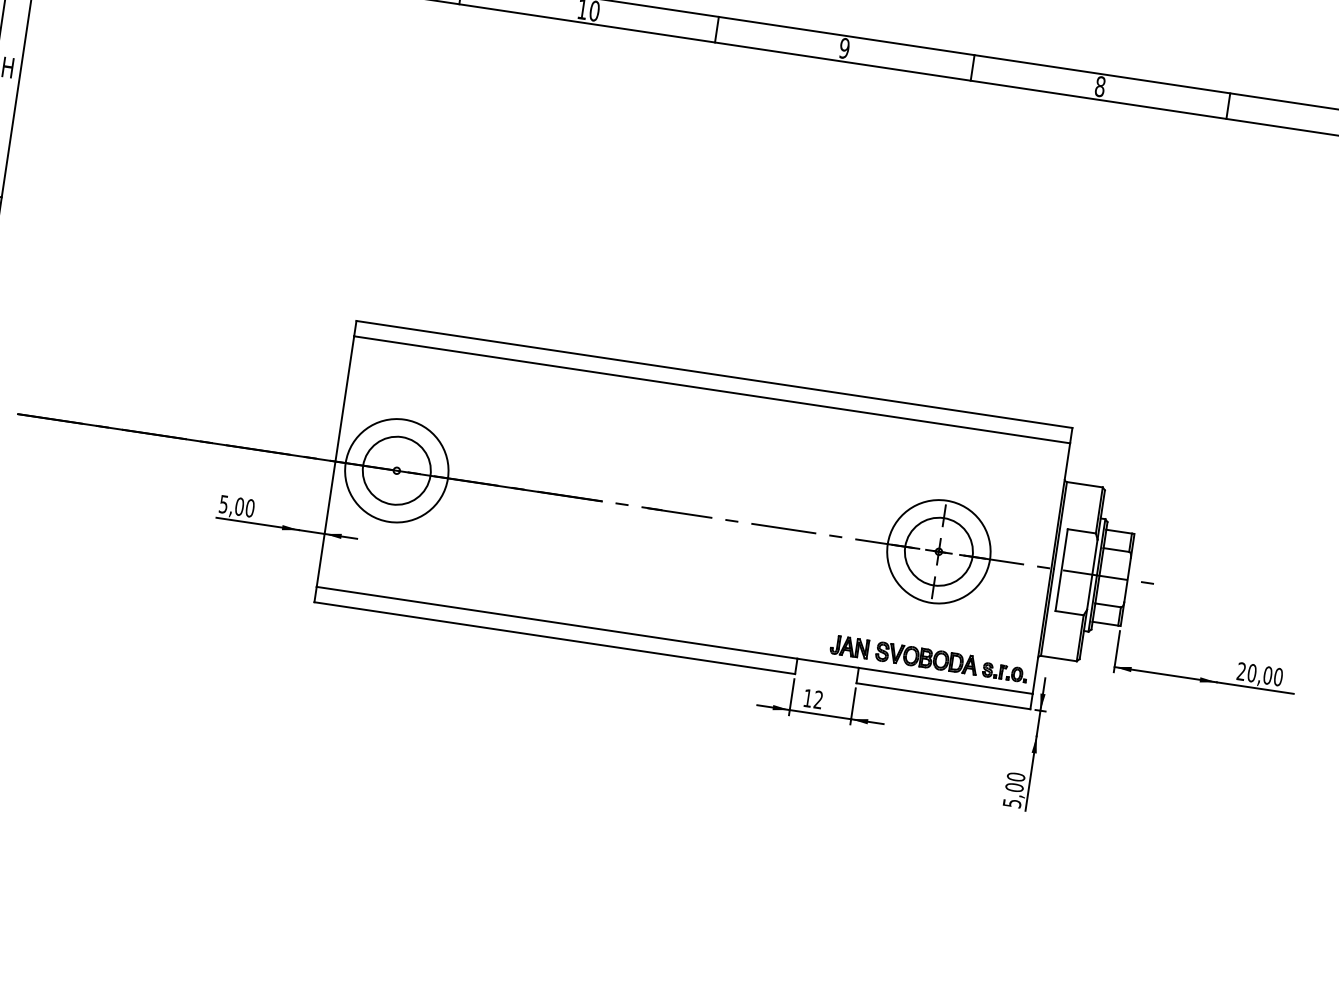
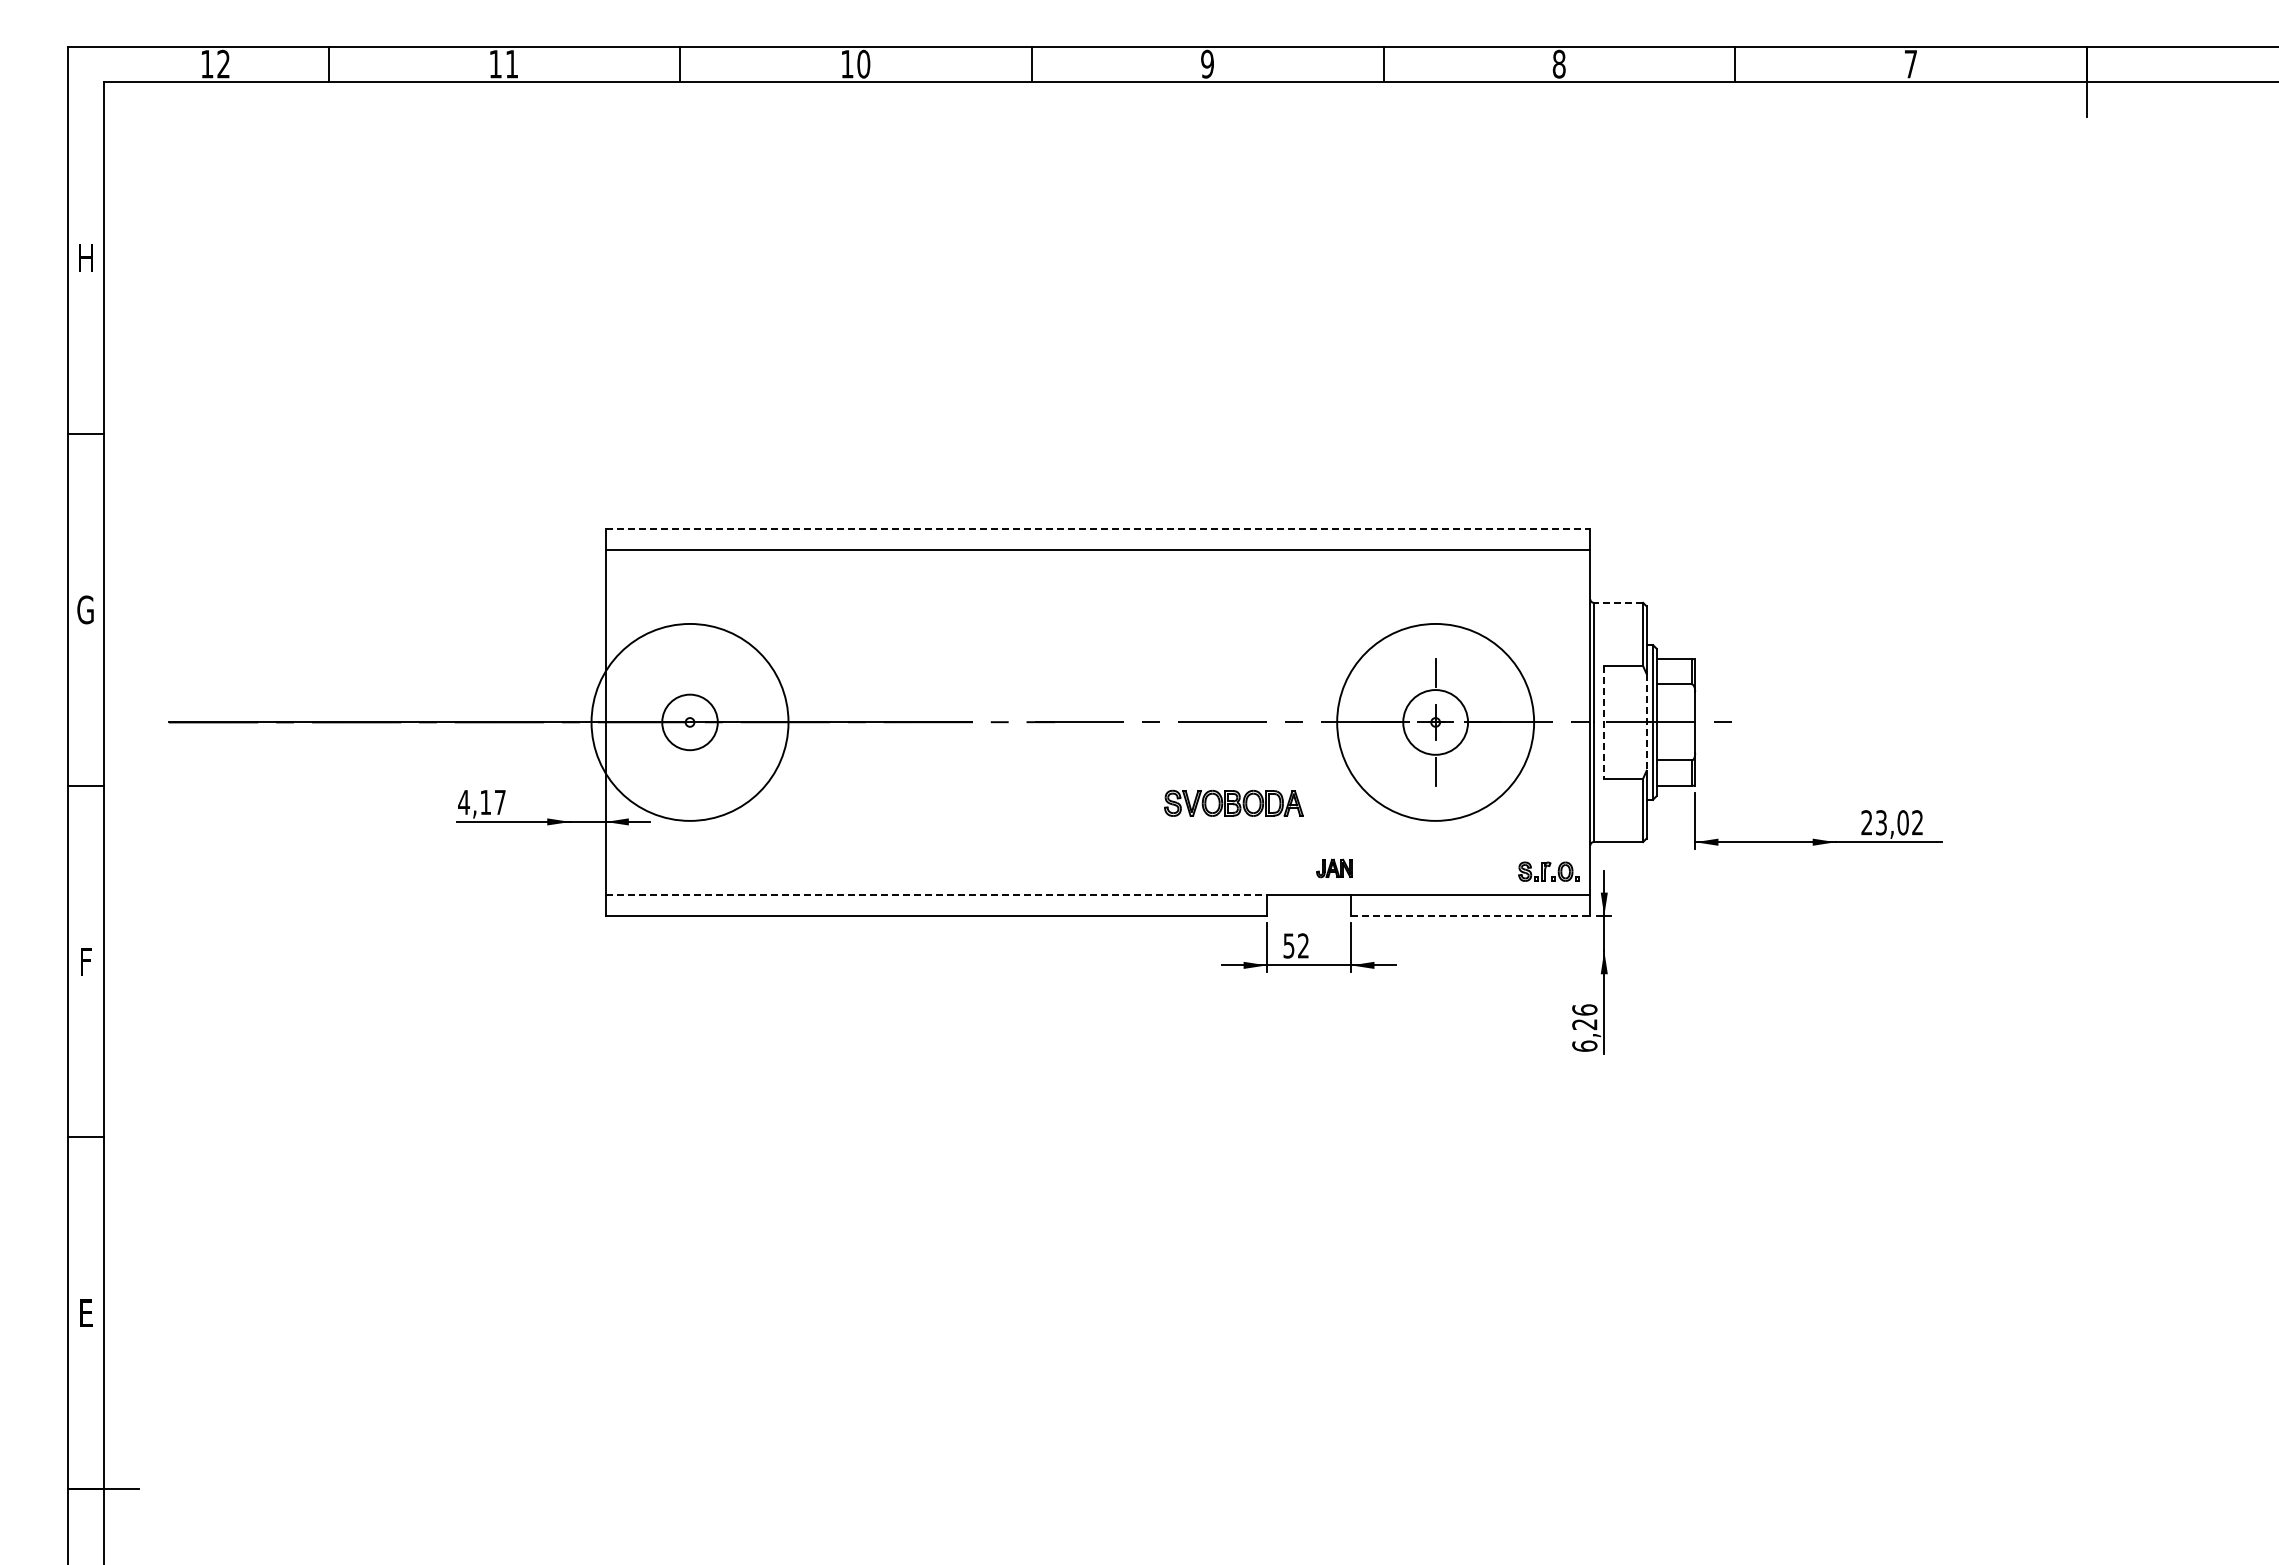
line: (714, 374) -> (1098, 529), solid -> dashed
circle: (396, 470) -> (689, 722), size x0.6
circle: (396, 470) -> (689, 722), size x1.4
line: (1084, 484) -> (1618, 602), solid -> dashed
text: (236, 506) -> (481, 802), 5,00 -> 4,17
circle: (938, 551) -> (1435, 722), size x0.7
circle: (938, 551) -> (1435, 722), size x1.4
line: (1061, 570) -> (1604, 722), solid -> dashed
line: (1092, 574) -> (1646, 722), solid -> dashed
line: (557, 622) -> (936, 894), solid -> dashed
part: (849, 646) -> (1334, 868), size x0.7
part: (926, 657) -> (1233, 802), moved
text: (1265, 674) -> (1899, 822), 20,00 -> 23,02
line: (943, 695) -> (1470, 915), solid -> dashed
text: (807, 697) -> (1288, 945), 12 -> 52
text: (1013, 789) -> (1584, 1027), 5,00 -> 6,26

